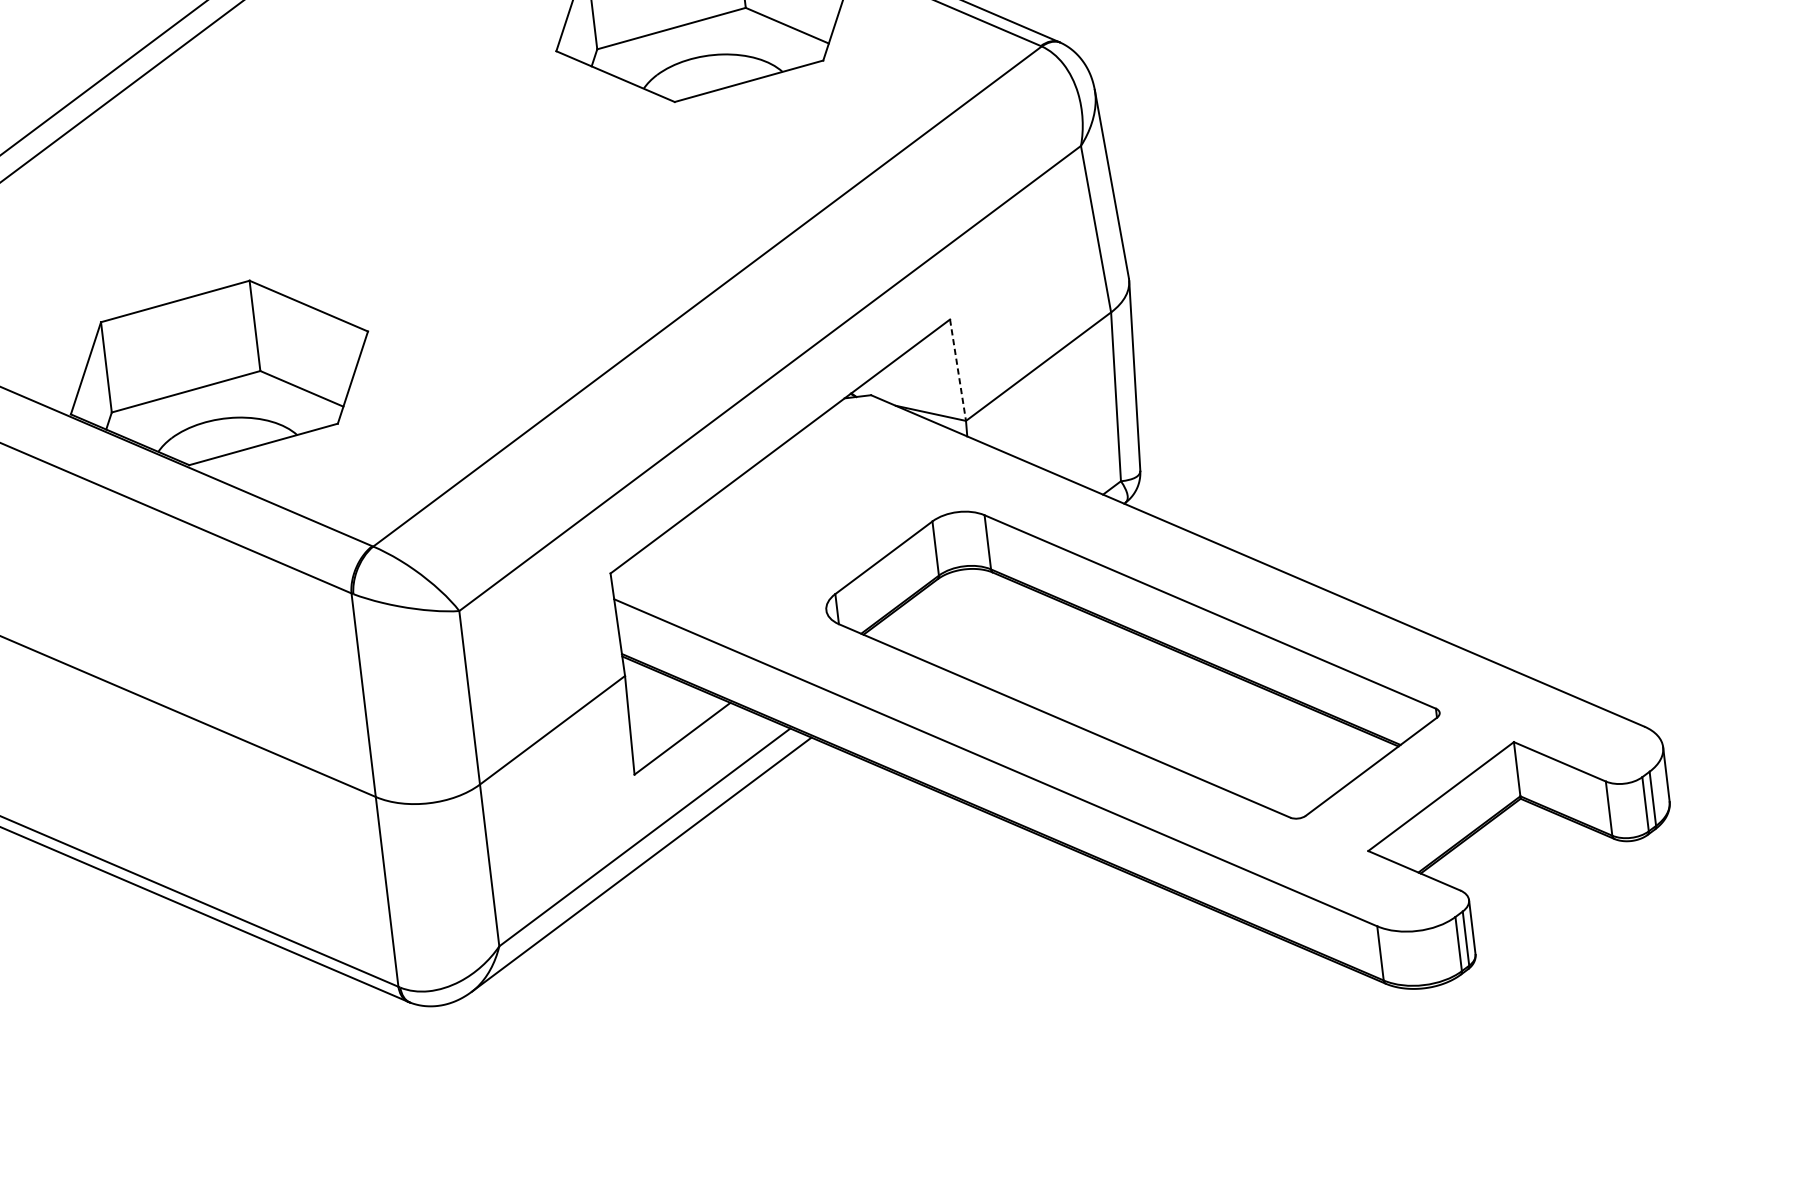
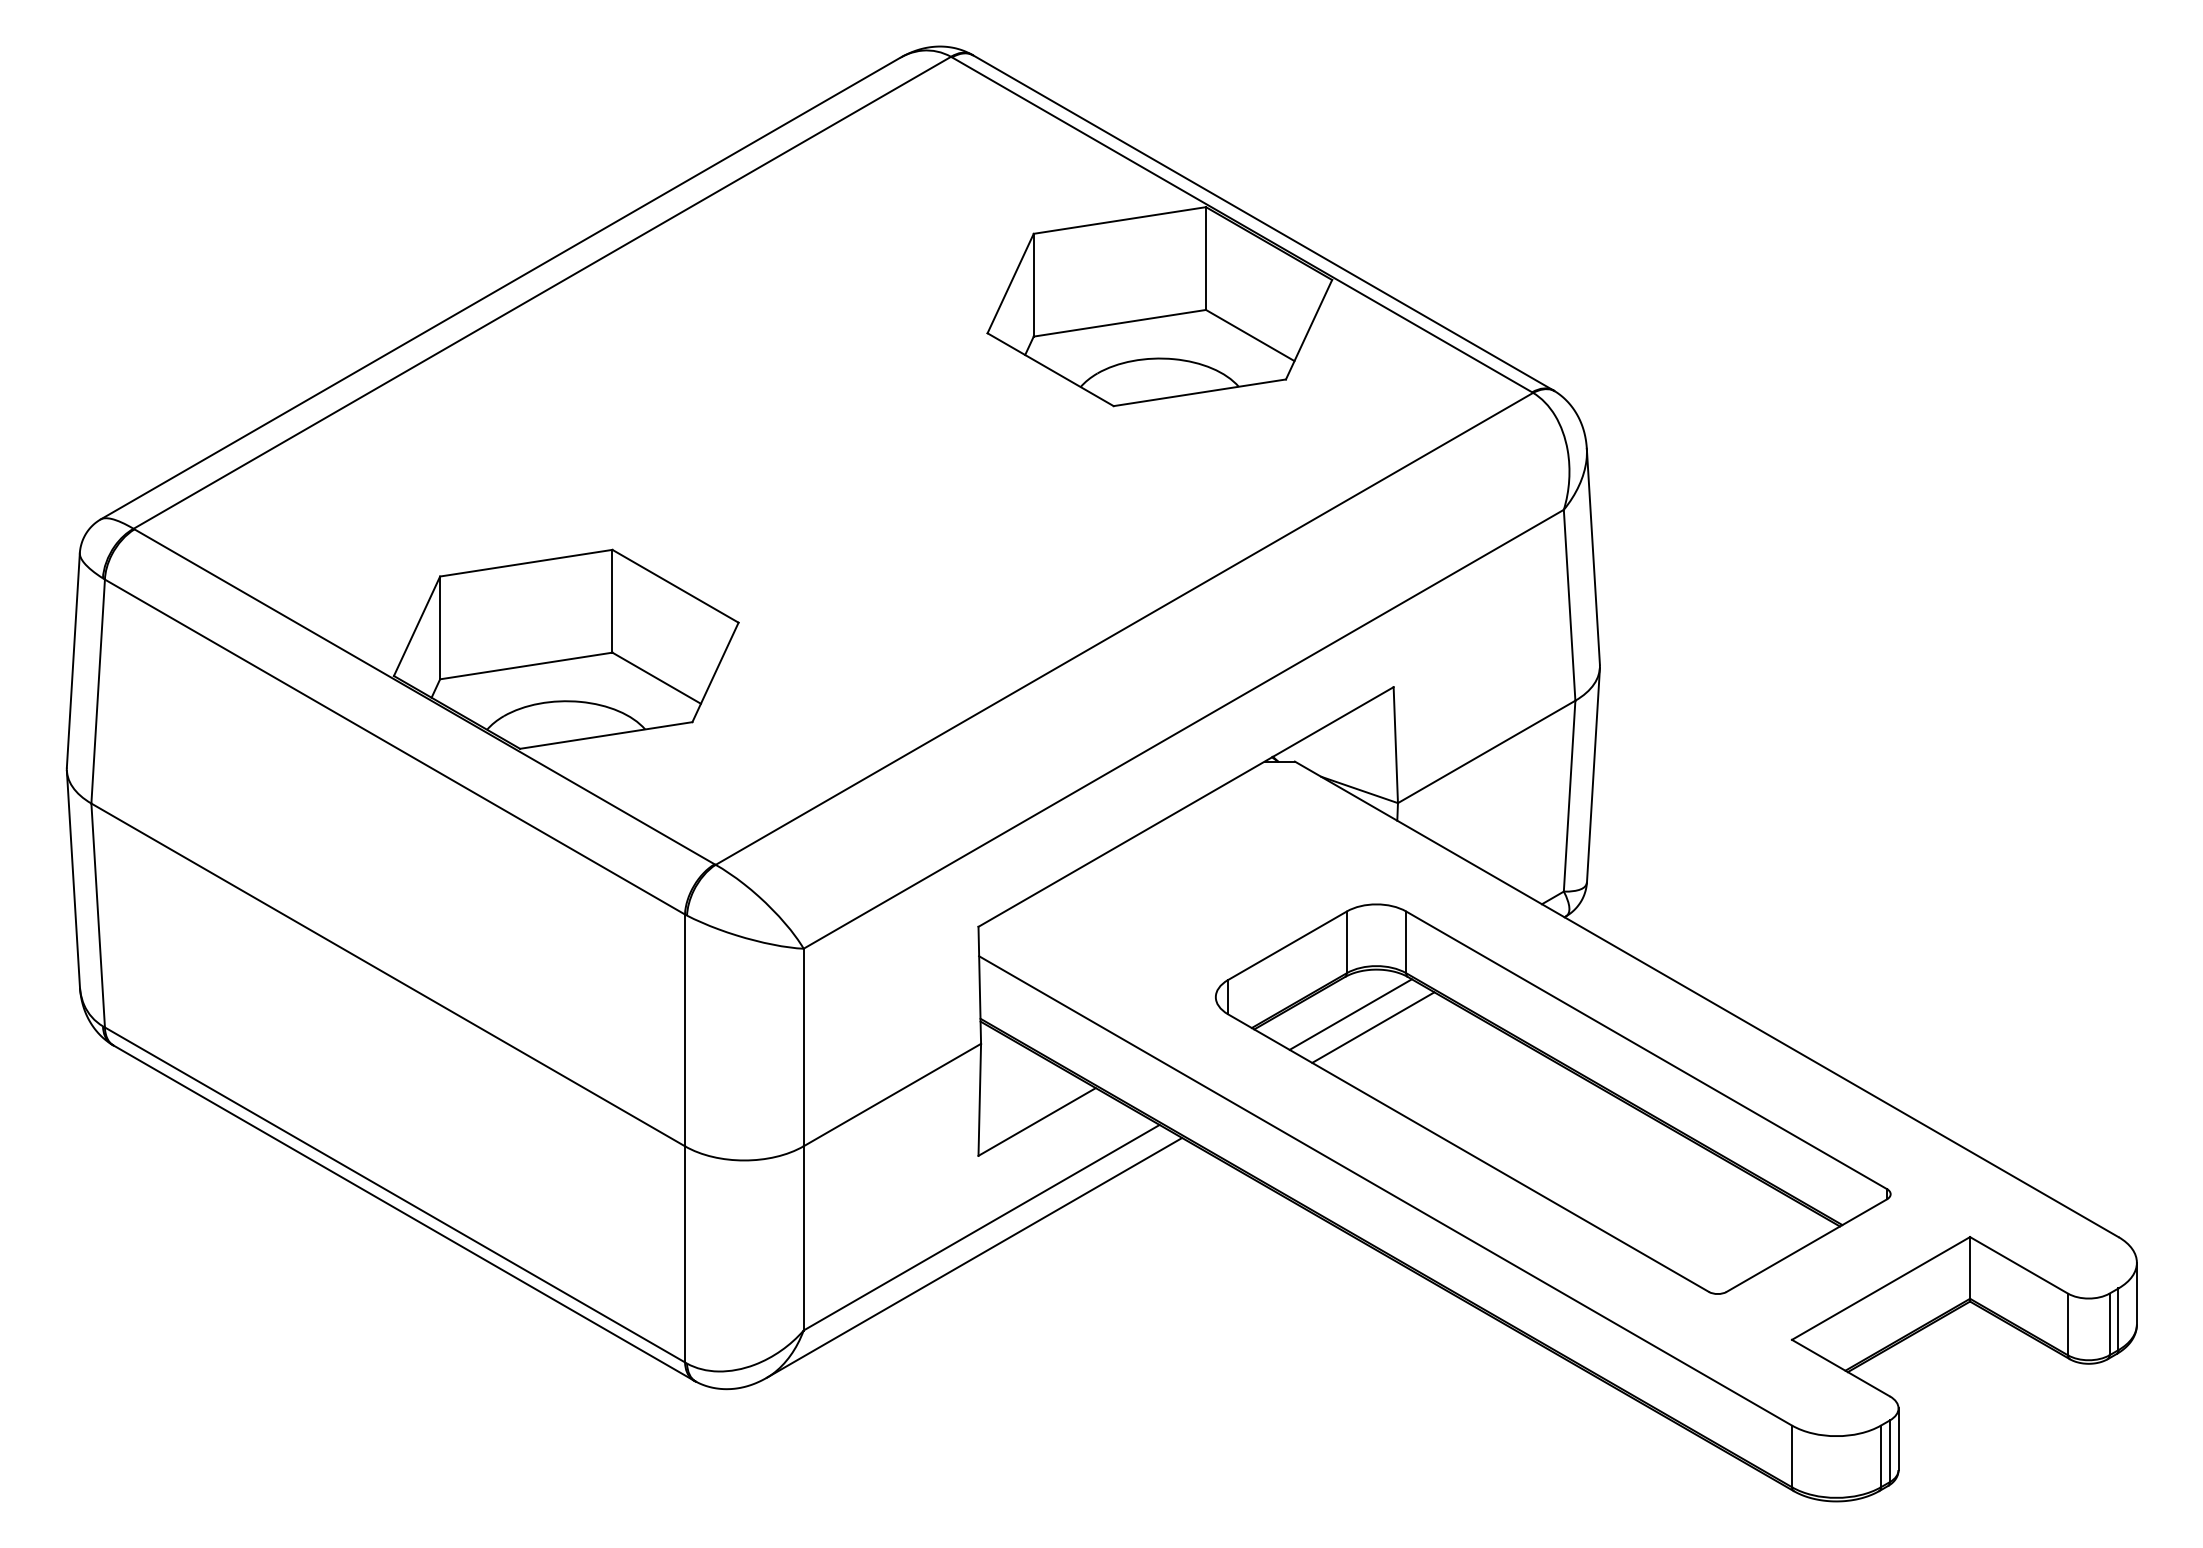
line: (957, 370) -> (1395, 745), dashed -> solid
line: (946, 611) -> (1350, 1014), added
line: (968, 620) -> (1373, 1027), added

